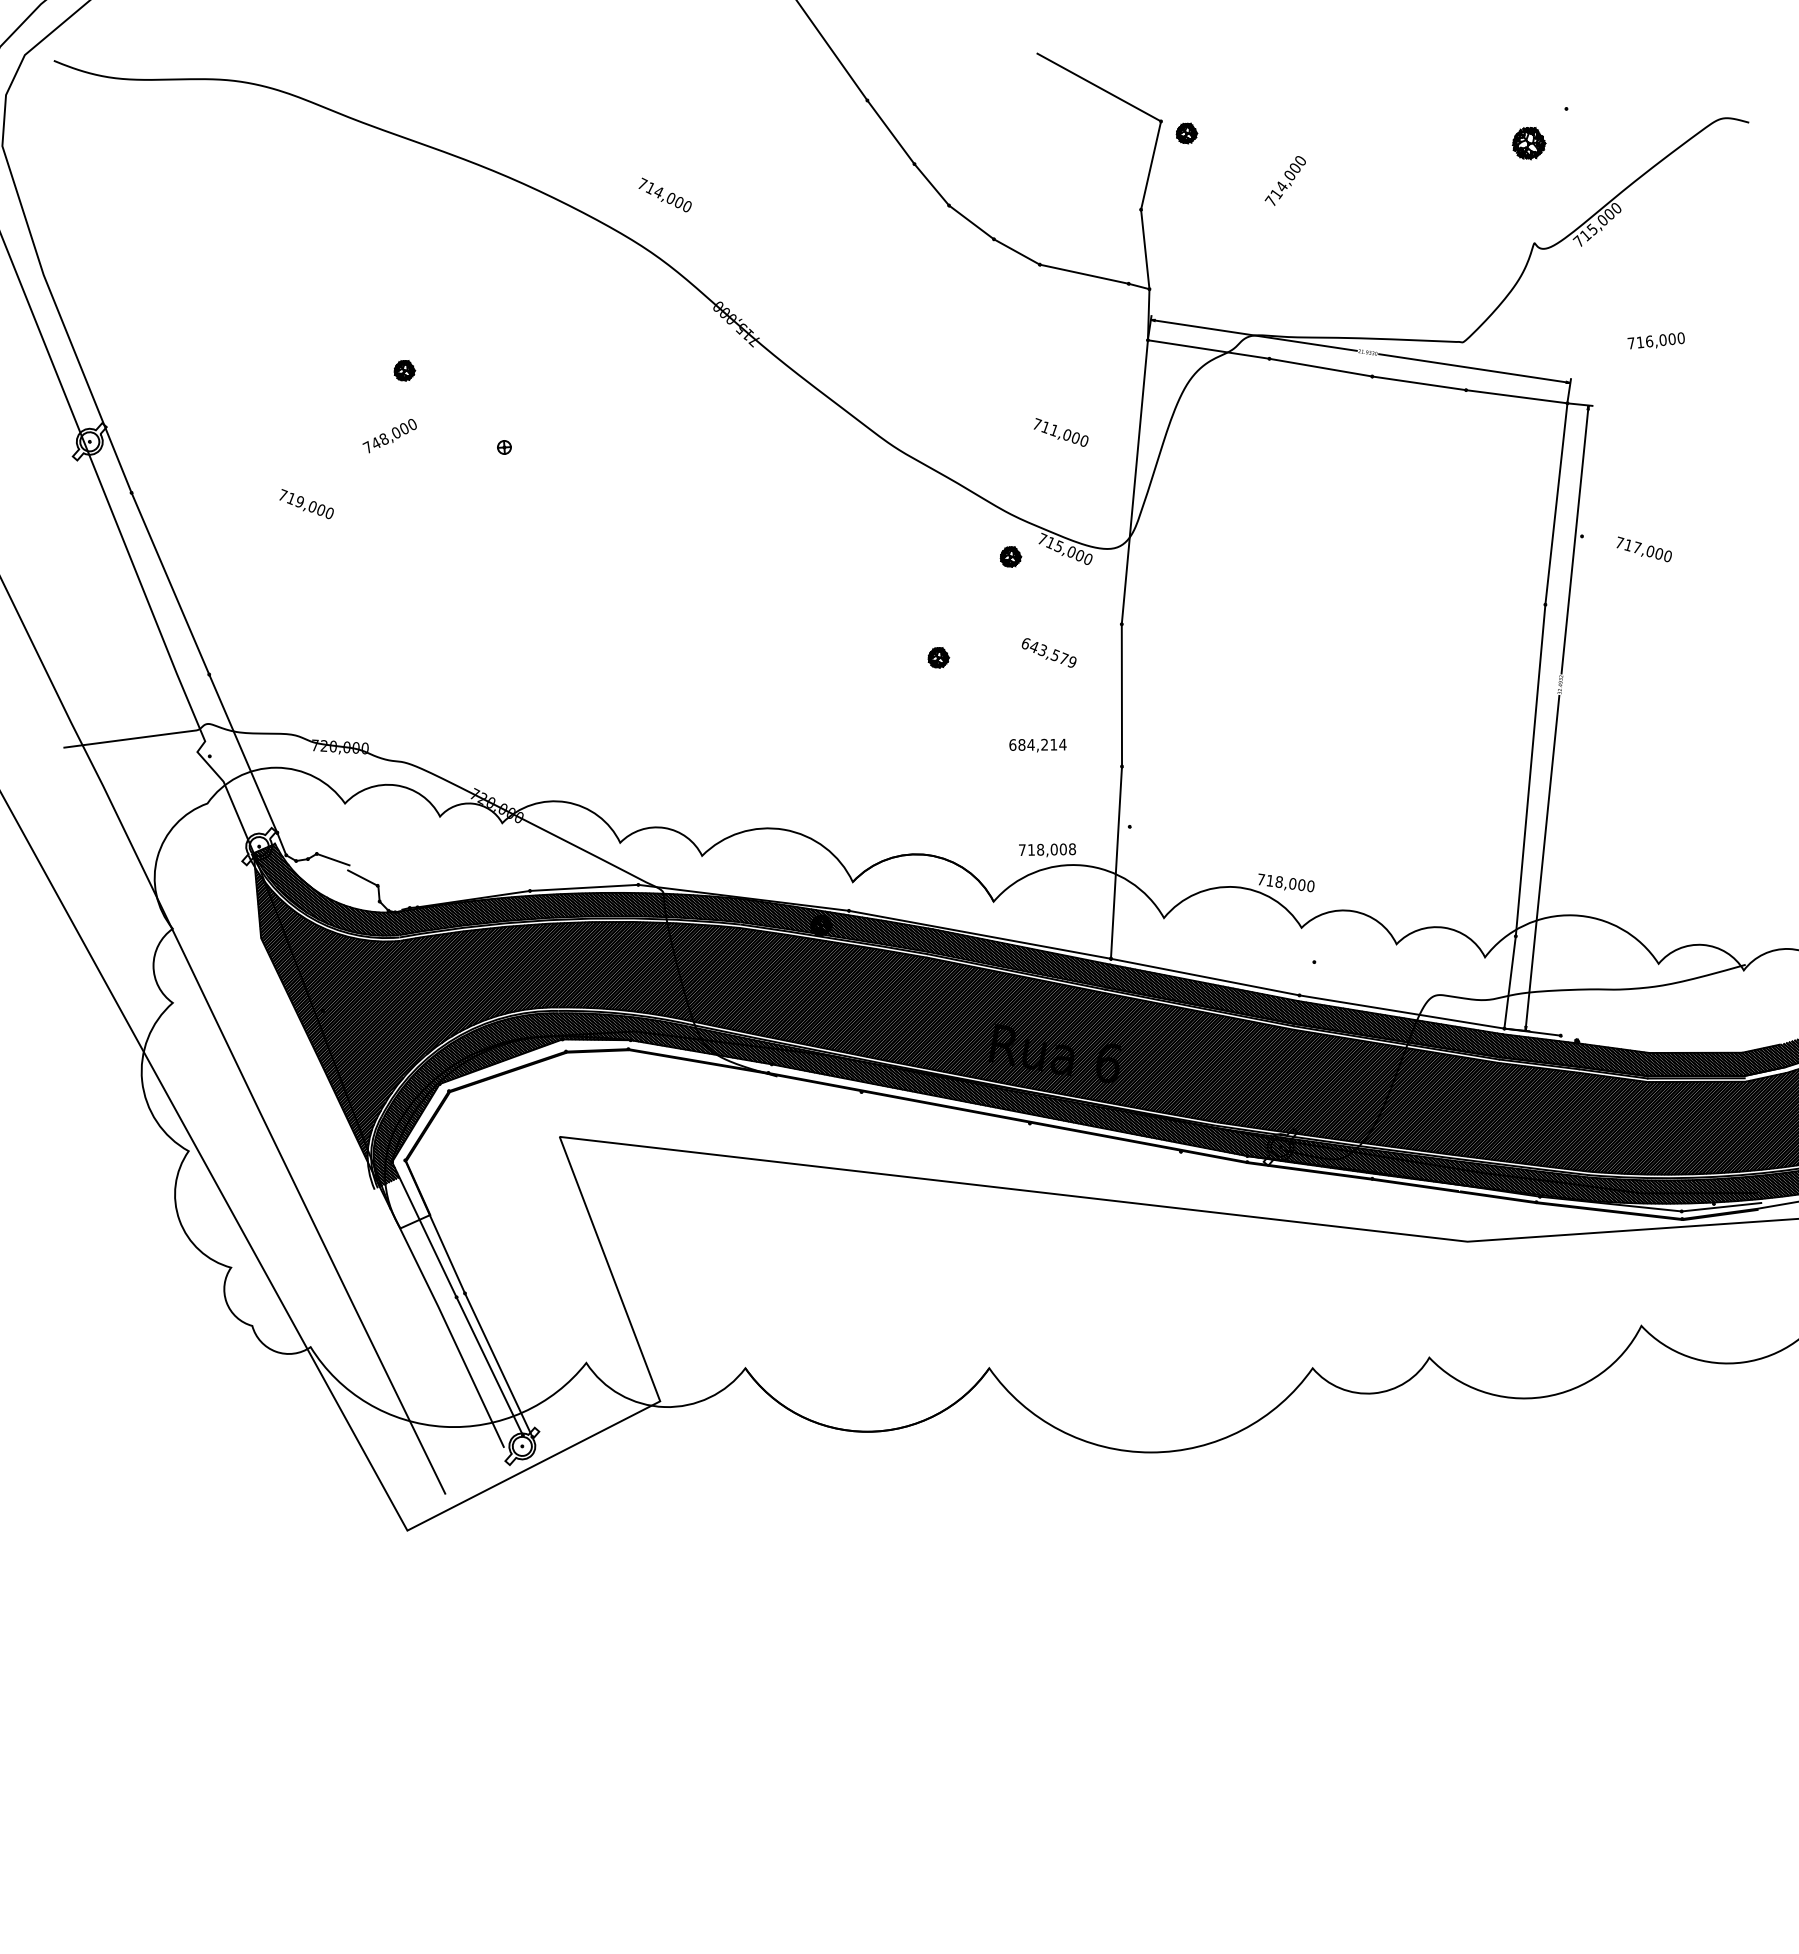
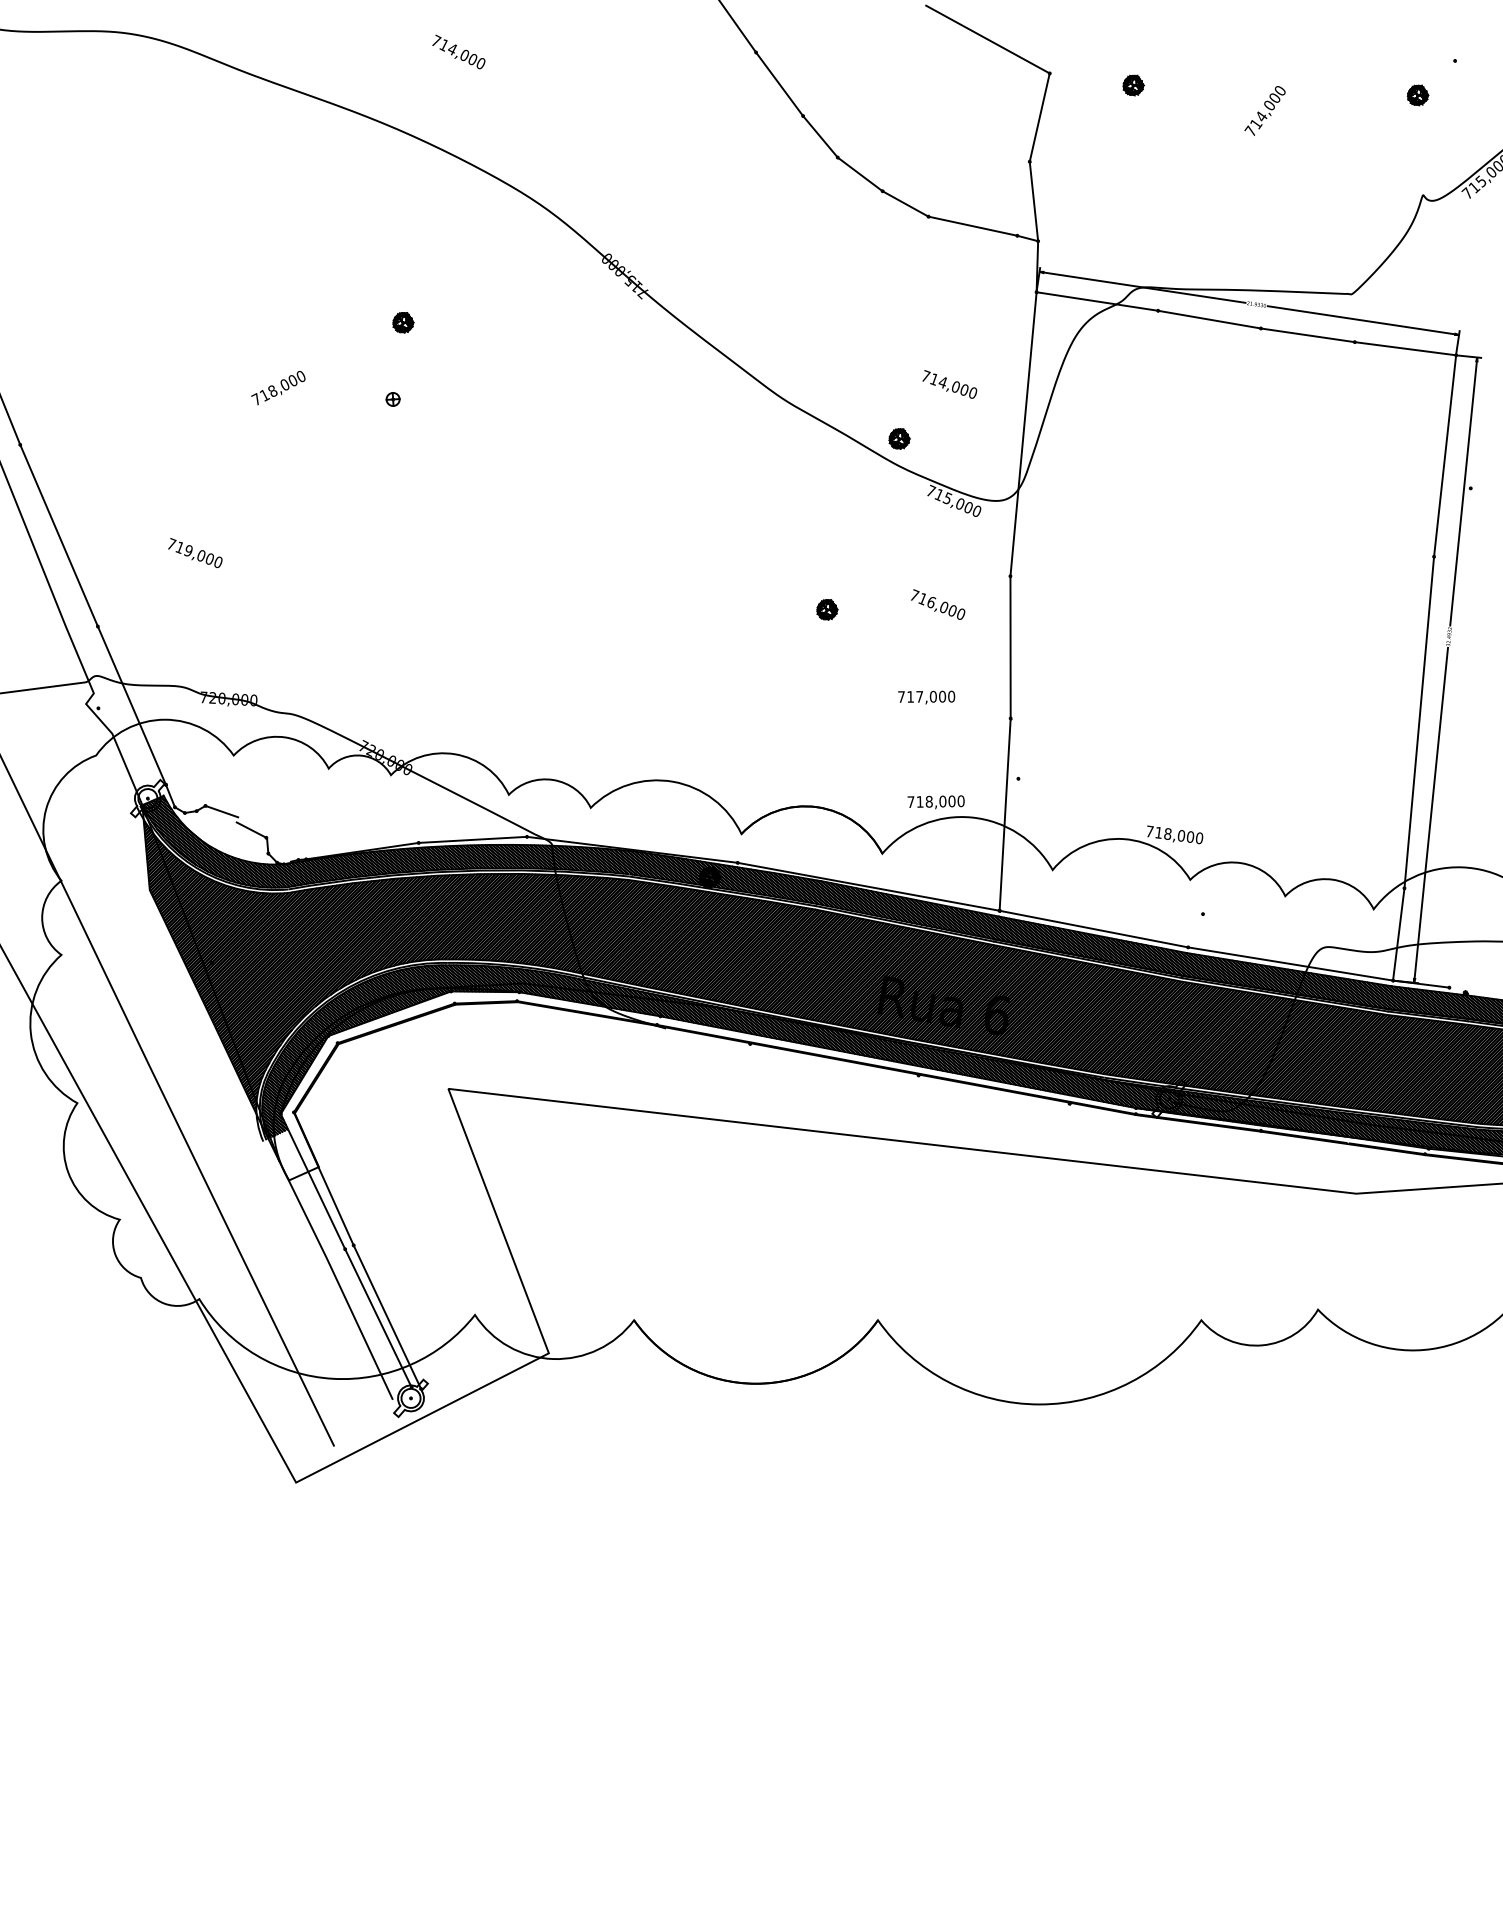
part: (1186, 133) -> (1133, 85), moved
part: (1529, 143) -> (1418, 95), size x0.62
text: (1284, 180) -> (1264, 110), moved
text: (664, 194) -> (458, 51), moved
part: (404, 370) -> (403, 322), moved
text: (1054, 430) -> (943, 382), 711,000 -> 714,000
text: (376, 443) -> (265, 395), 748,000 -> 718,000
text: (306, 504) -> (195, 553), moved
part: (1010, 556) -> (899, 438), moved
text: (1047, 652) -> (936, 604), 643,579 -> 716,000
text: (1037, 744) -> (926, 696), 684,214 -> 717,000
text: (1072, 848) -> (961, 800), 718,008 -> 718,000

